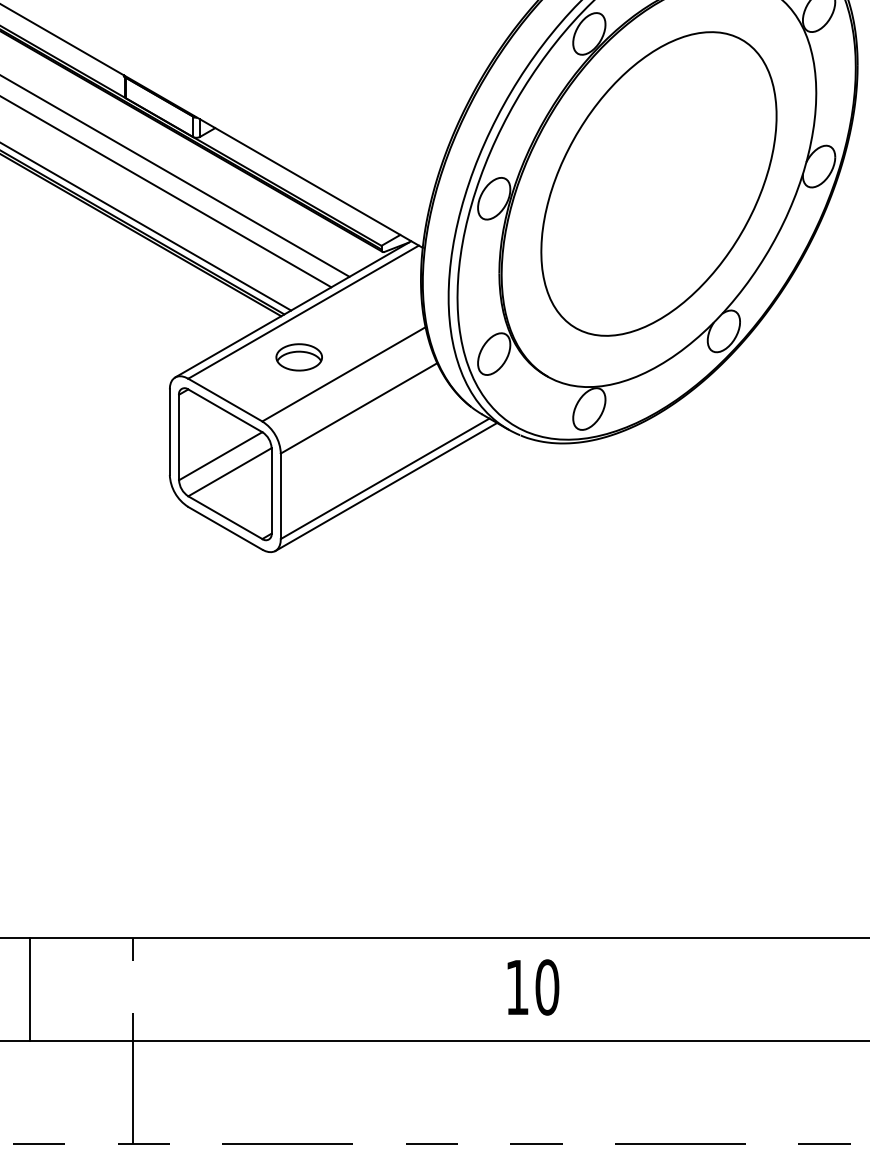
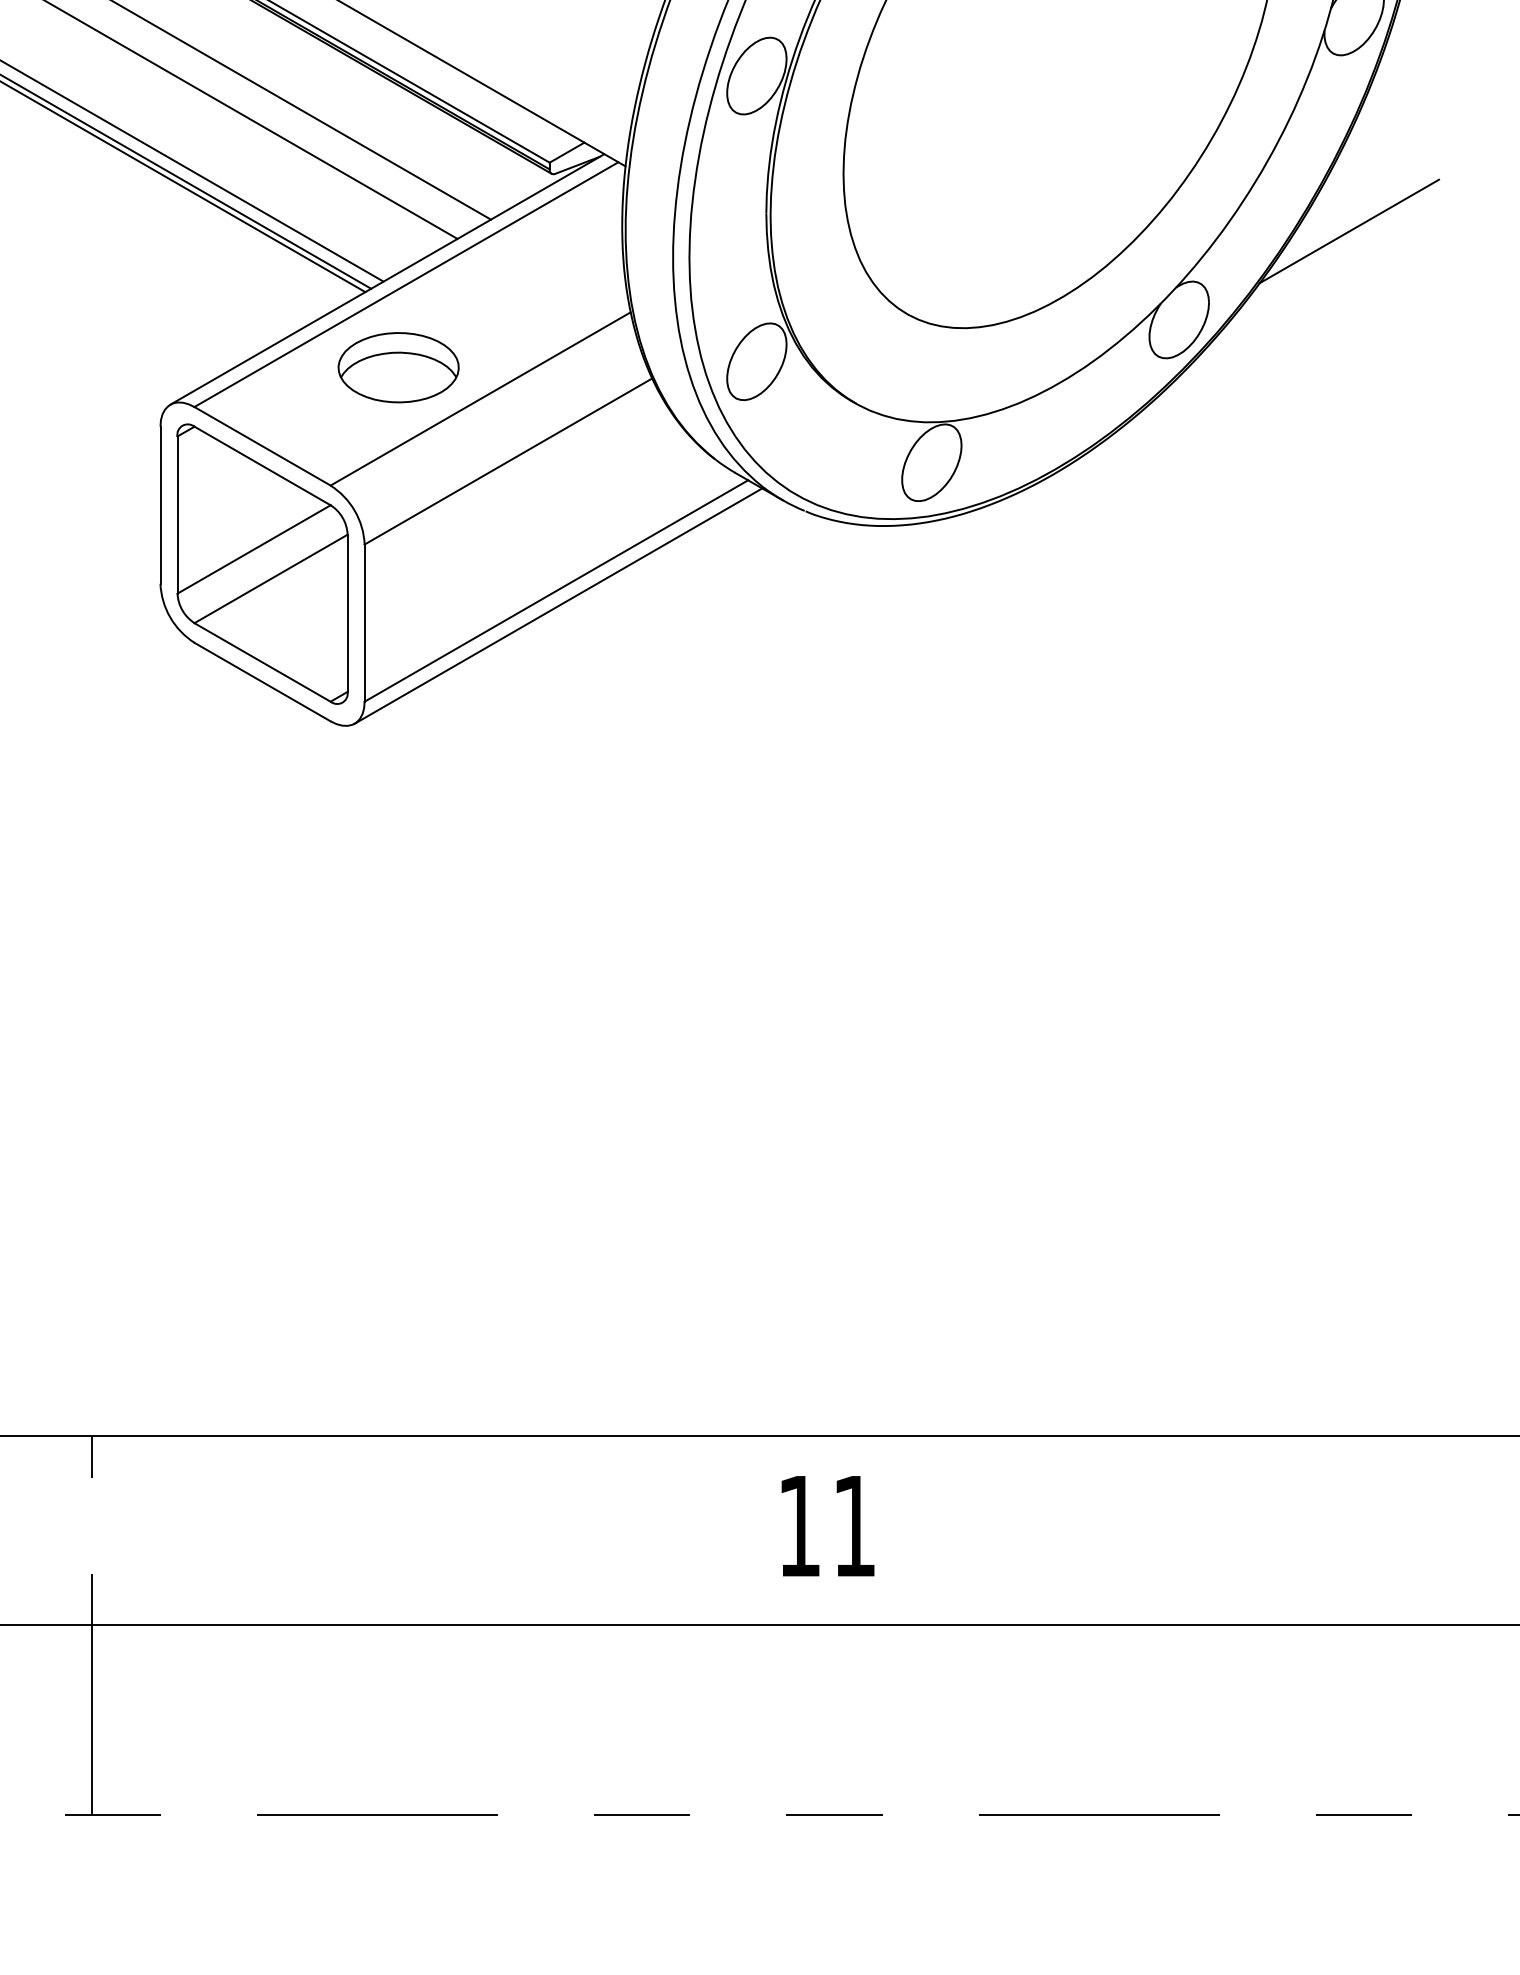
line: (816, 283) -> (1349, 231), added
part: (298, 357) -> (397, 367), size x1.43
text: (547, 987) -> (854, 1526), 10 -> 11

